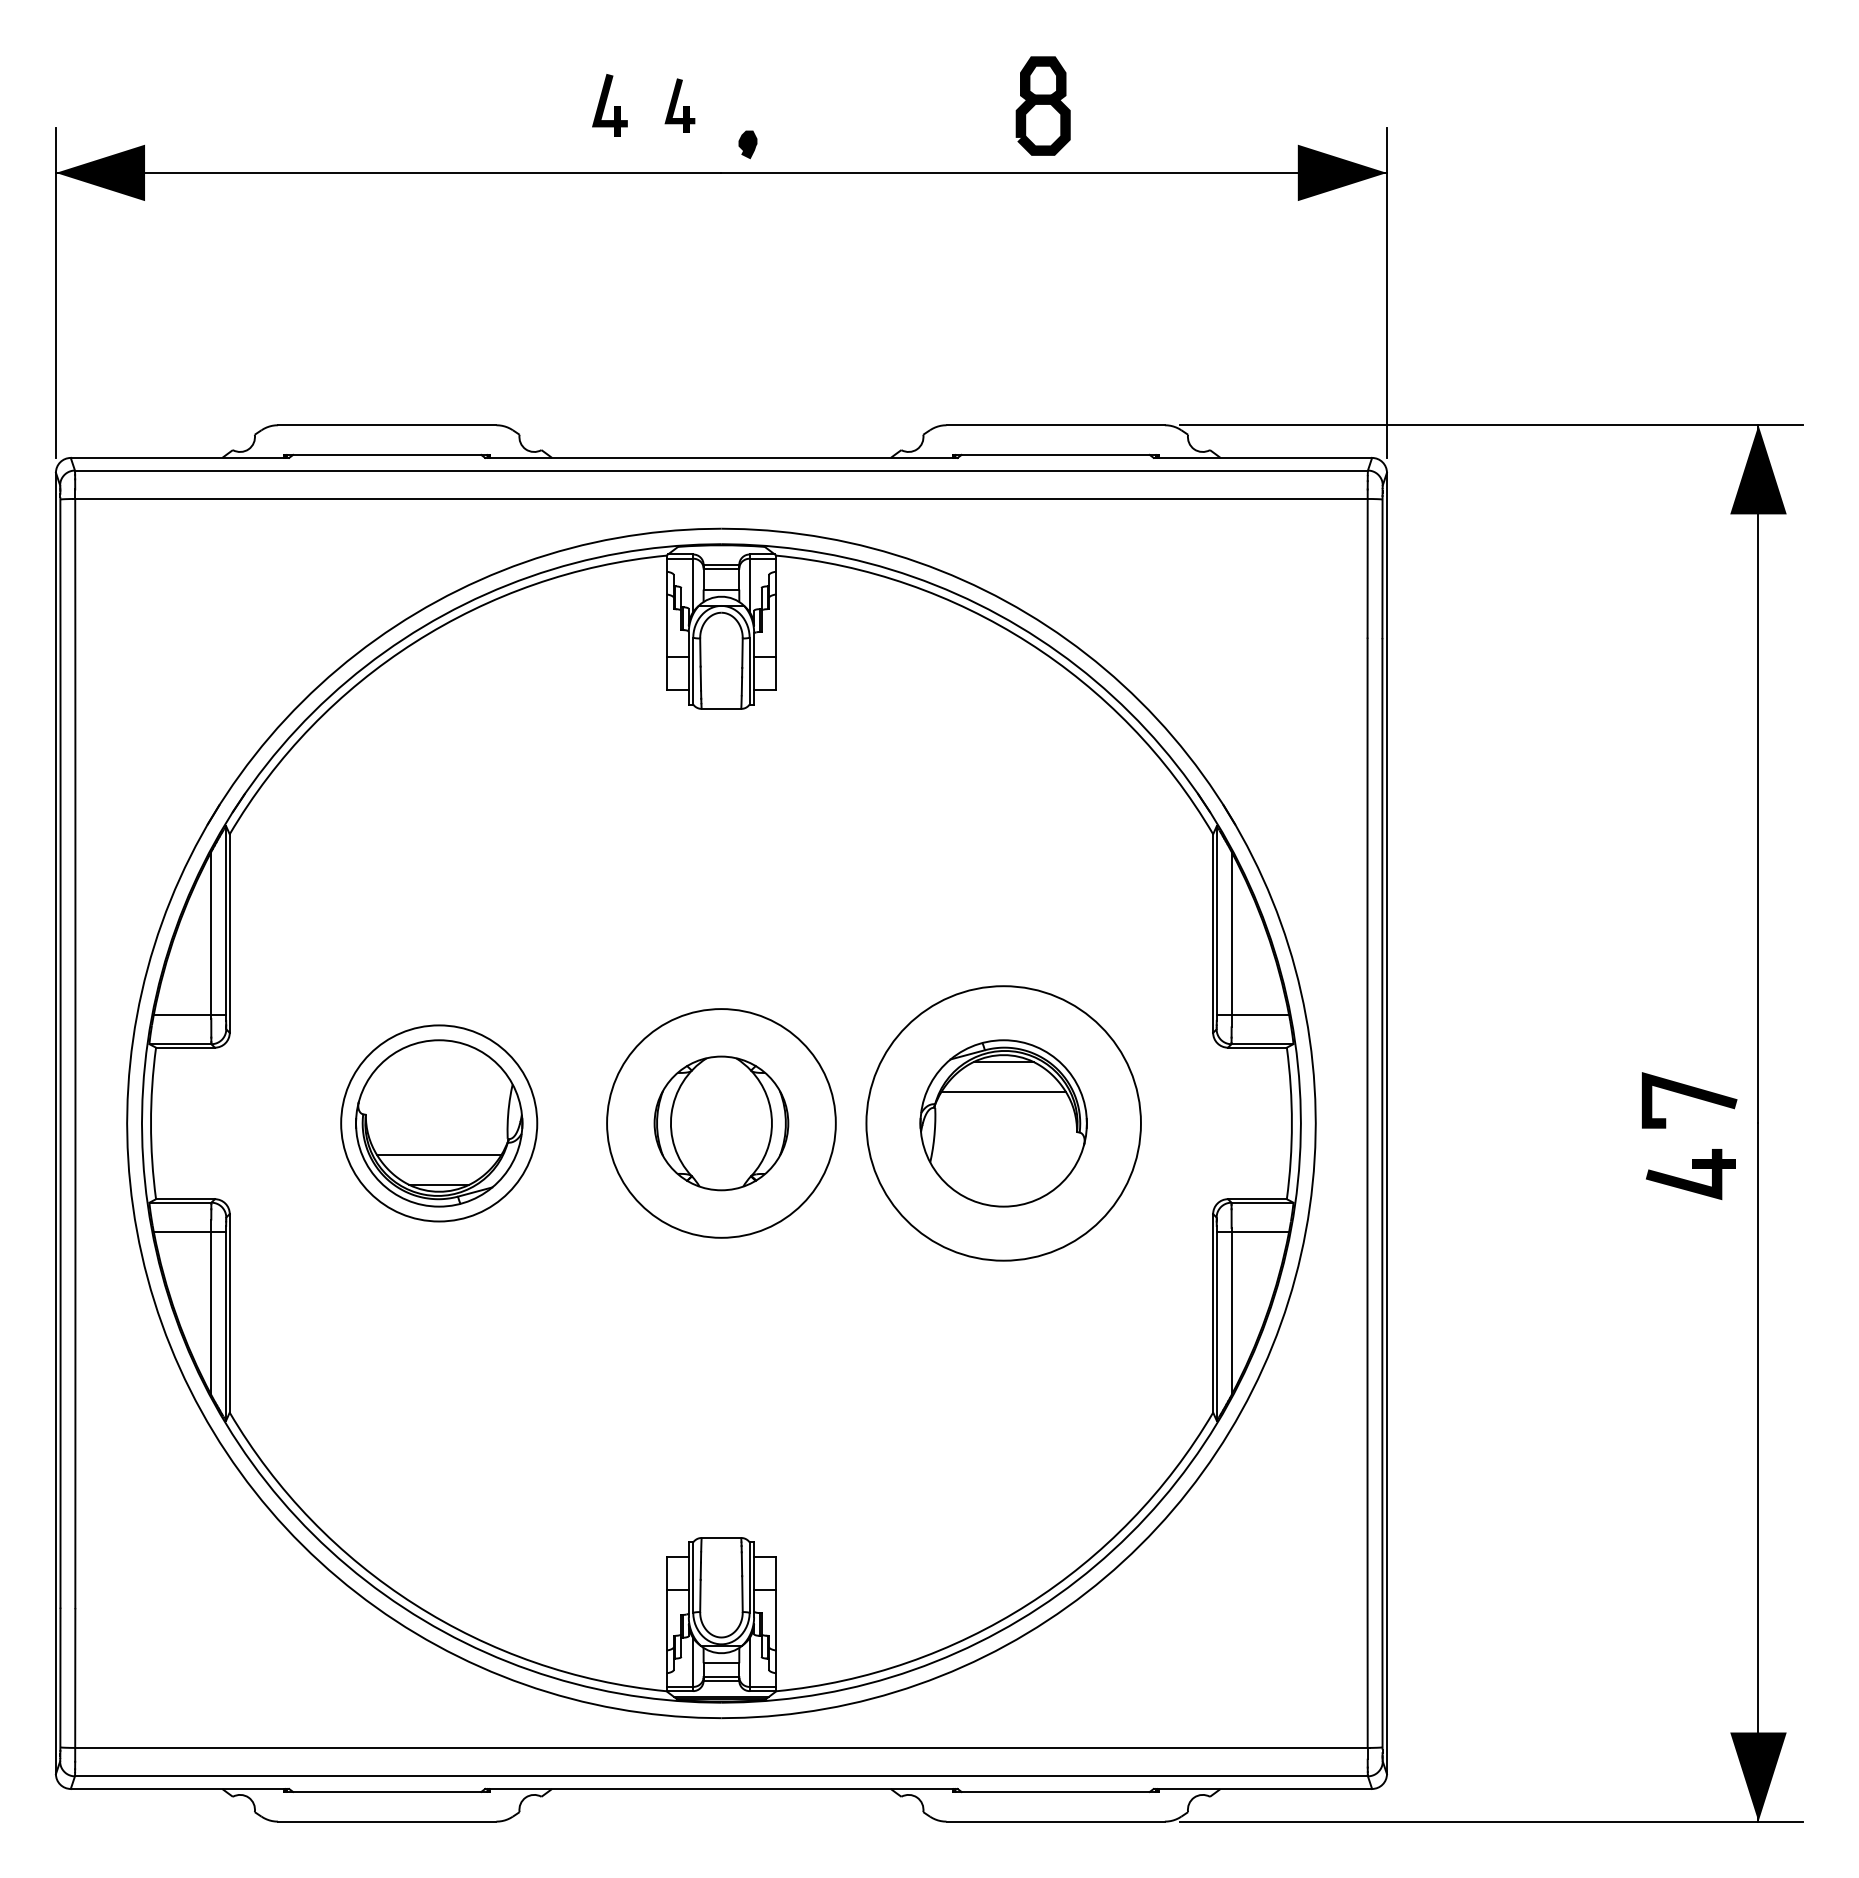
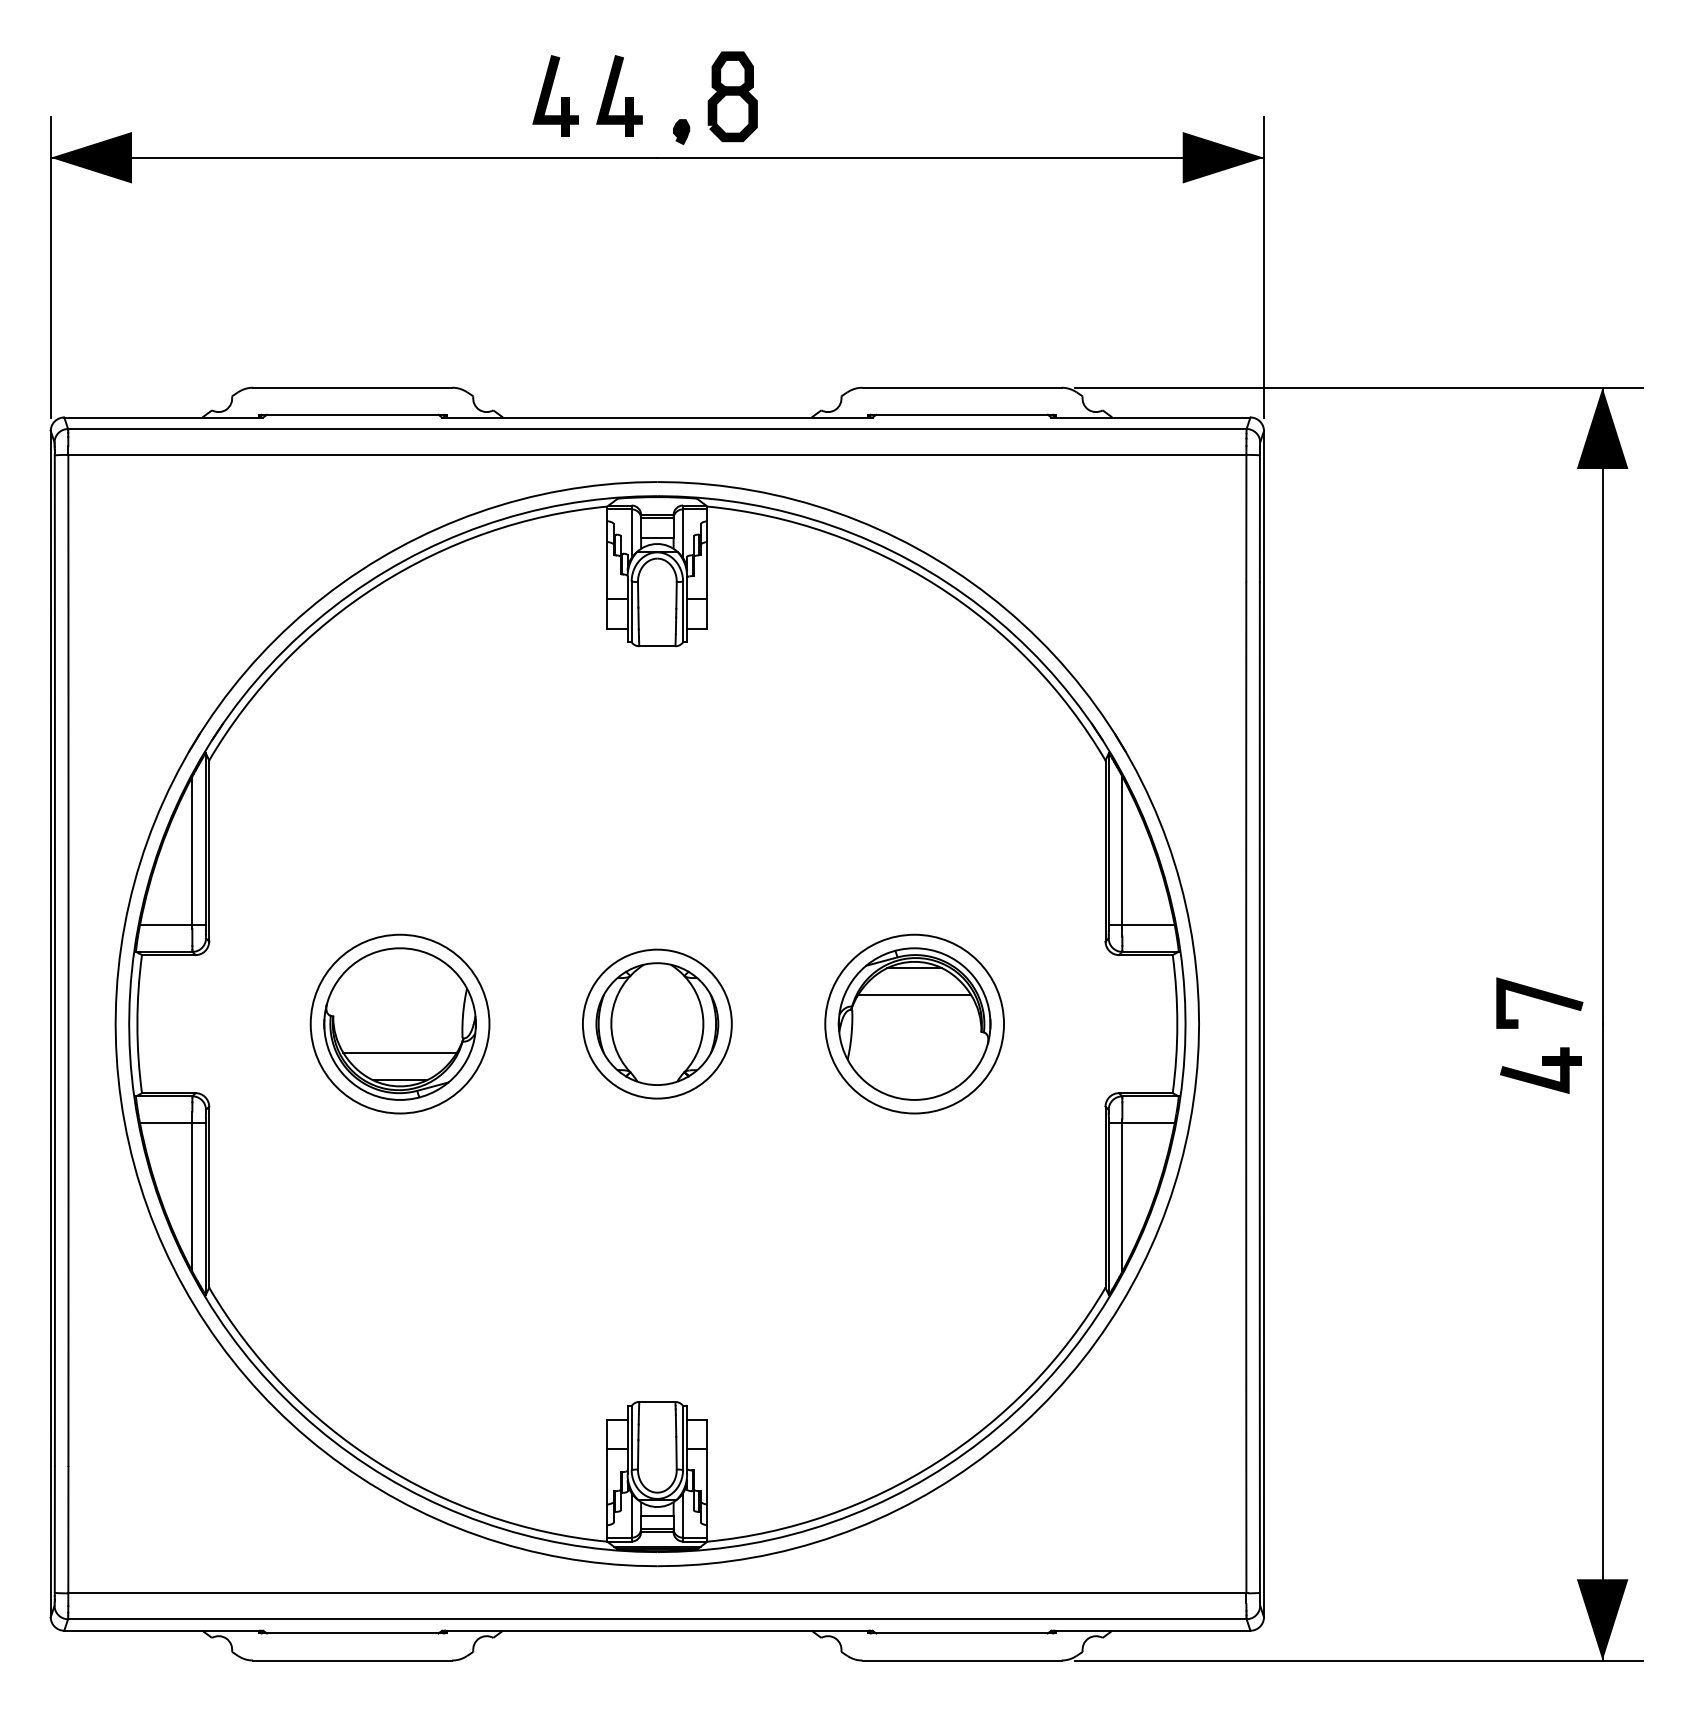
part: (609, 105) -> (555, 96), size x1.43
part: (679, 105) -> (619, 96), size x1.67
part: (1042, 105) -> (732, 96), moved
circle: (721, 1123) -> (657, 1024), size x0.71
circle: (1003, 1123) -> (914, 1024), size x0.71

